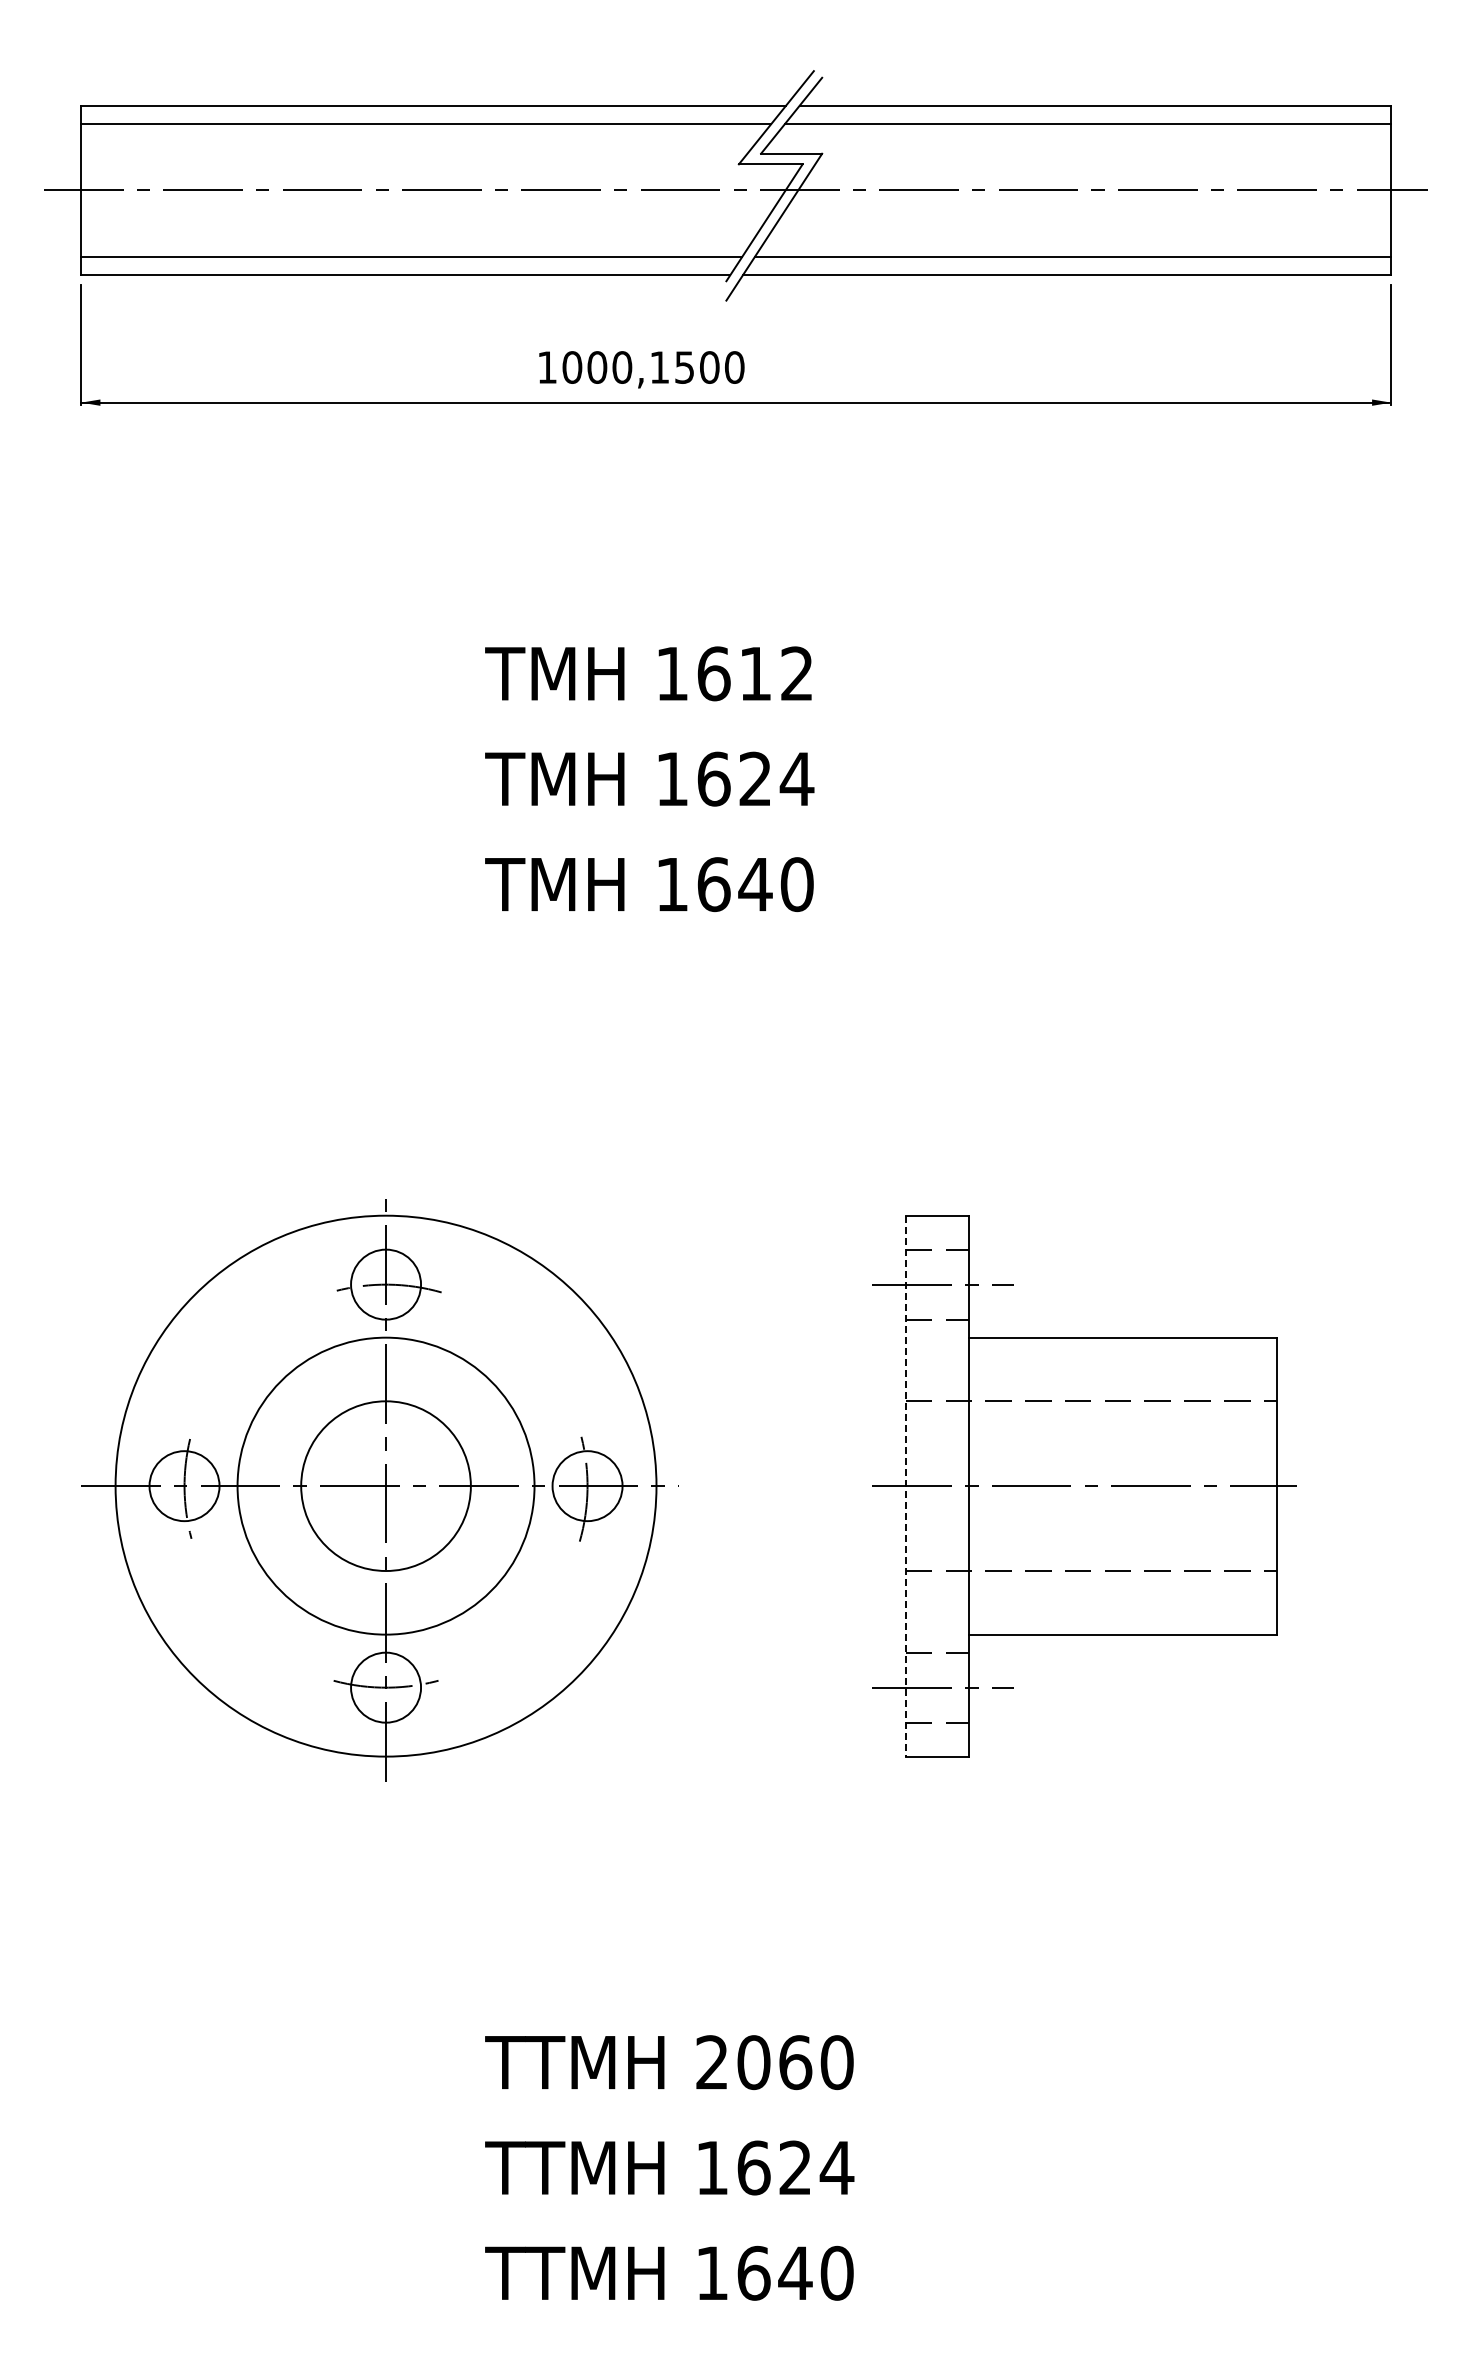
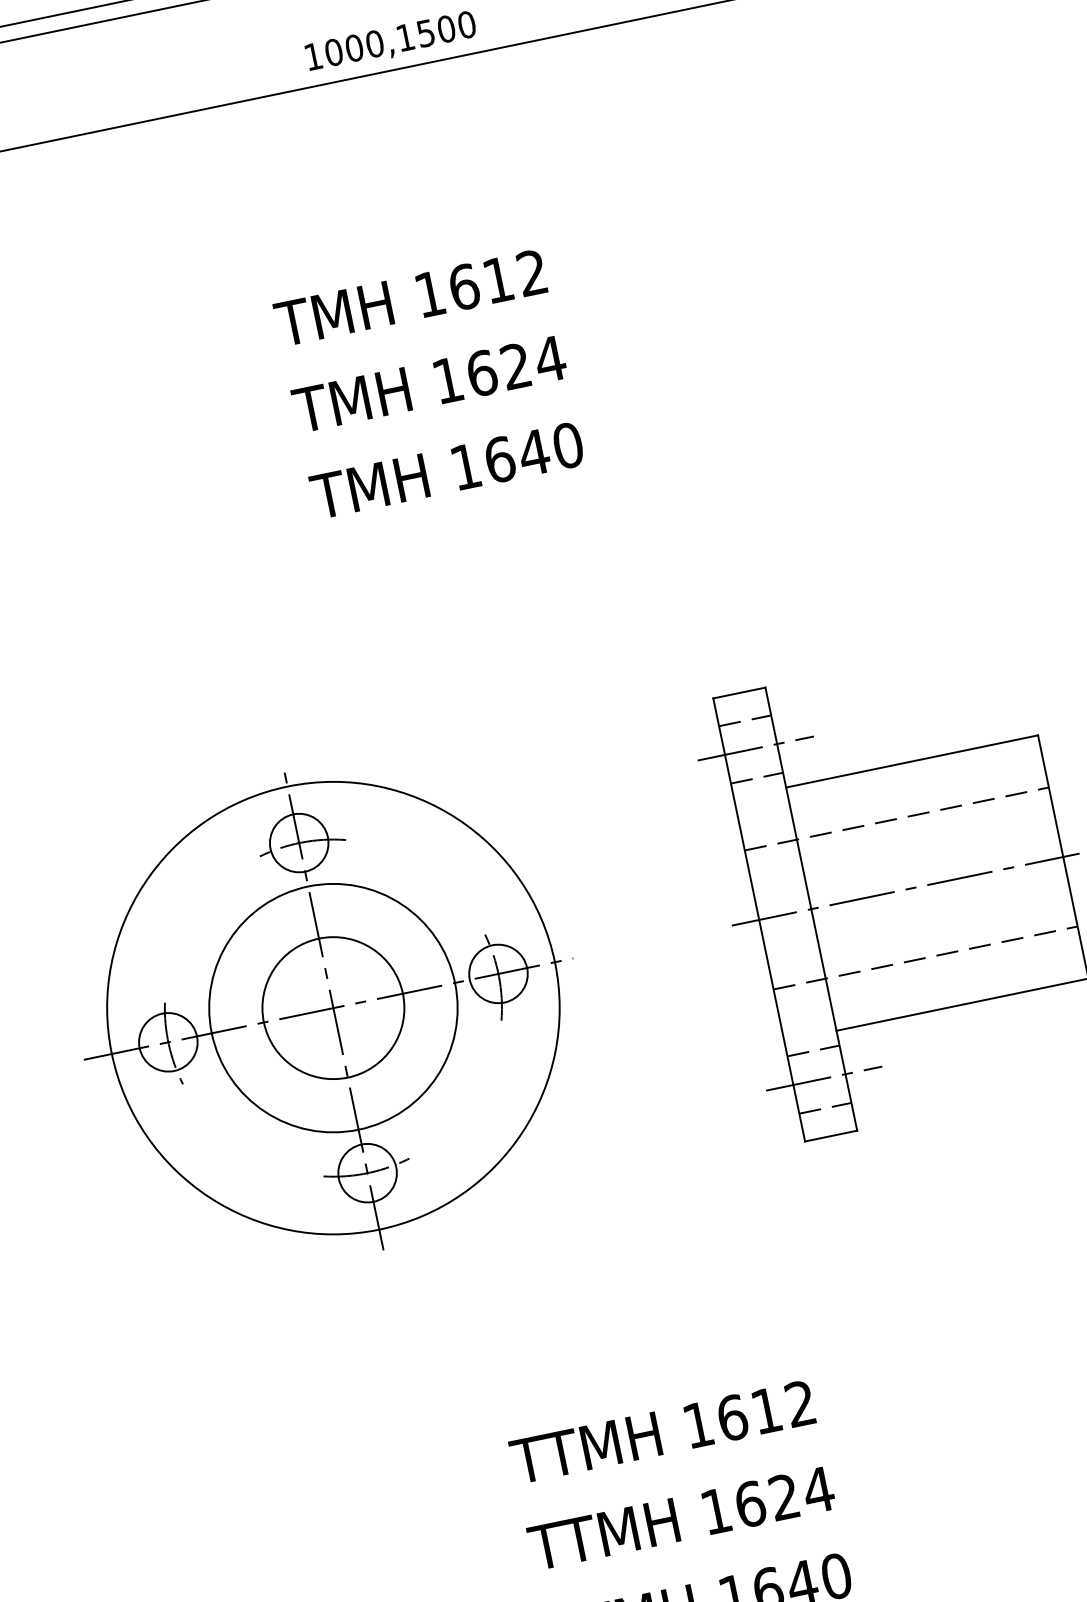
text: (641, 369) -> (390, 42), moved
line: (905, 1486) -> (758, 920), dashed -> solid
text: (774, 2062) -> (749, 1414), 2060 -> 1612

